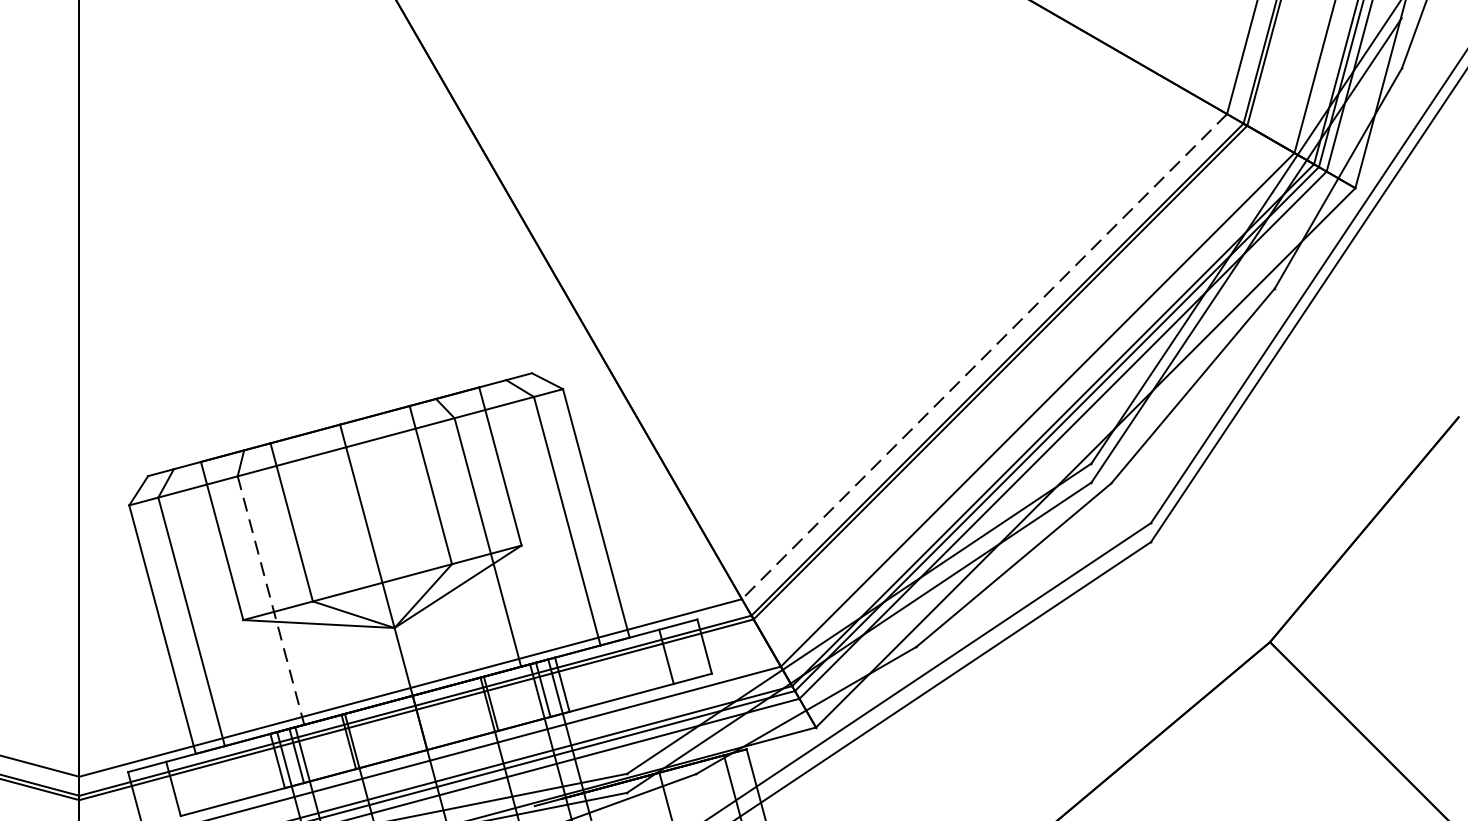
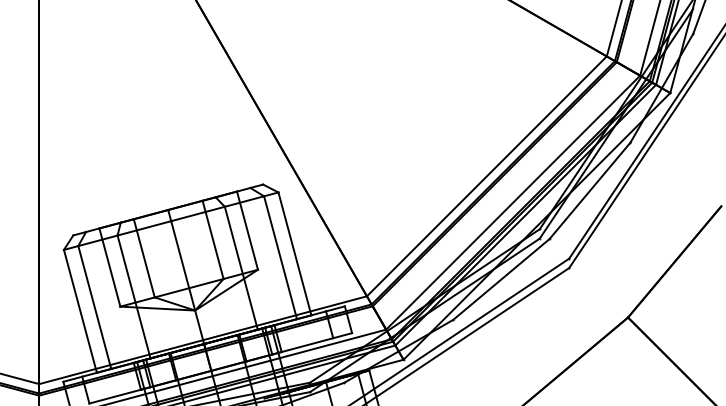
line: (983, 356) -> (486, 176), dashed -> solid
line: (271, 599) -> (134, 296), dashed -> solid

